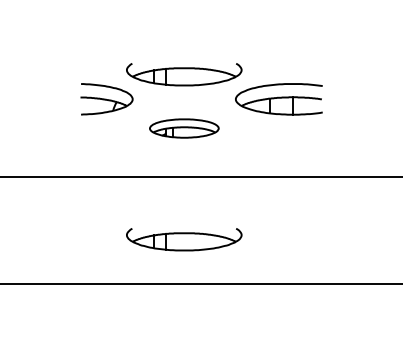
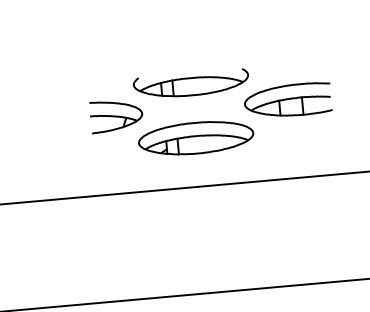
part: (184, 128) -> (196, 138), size x1.67
part: (184, 239) -> (206, 248), removed

